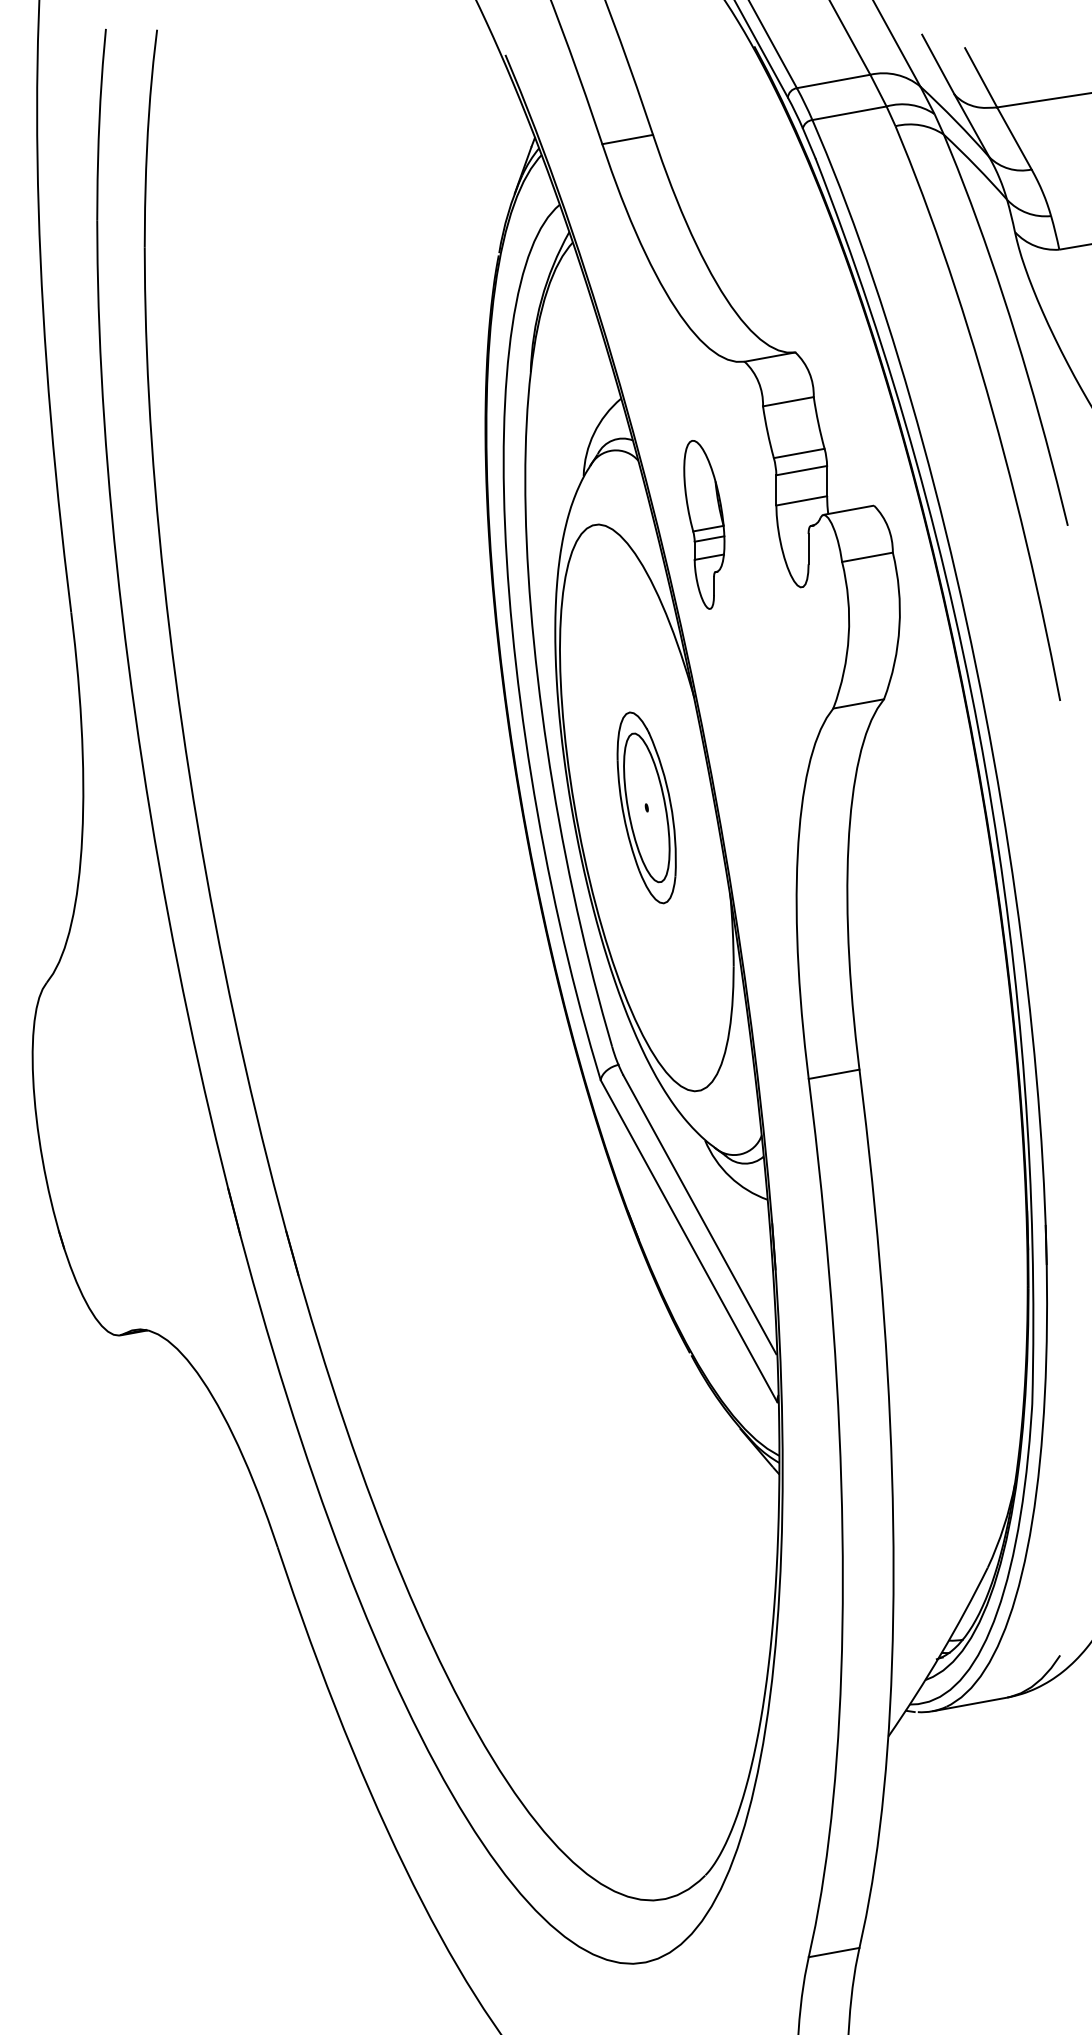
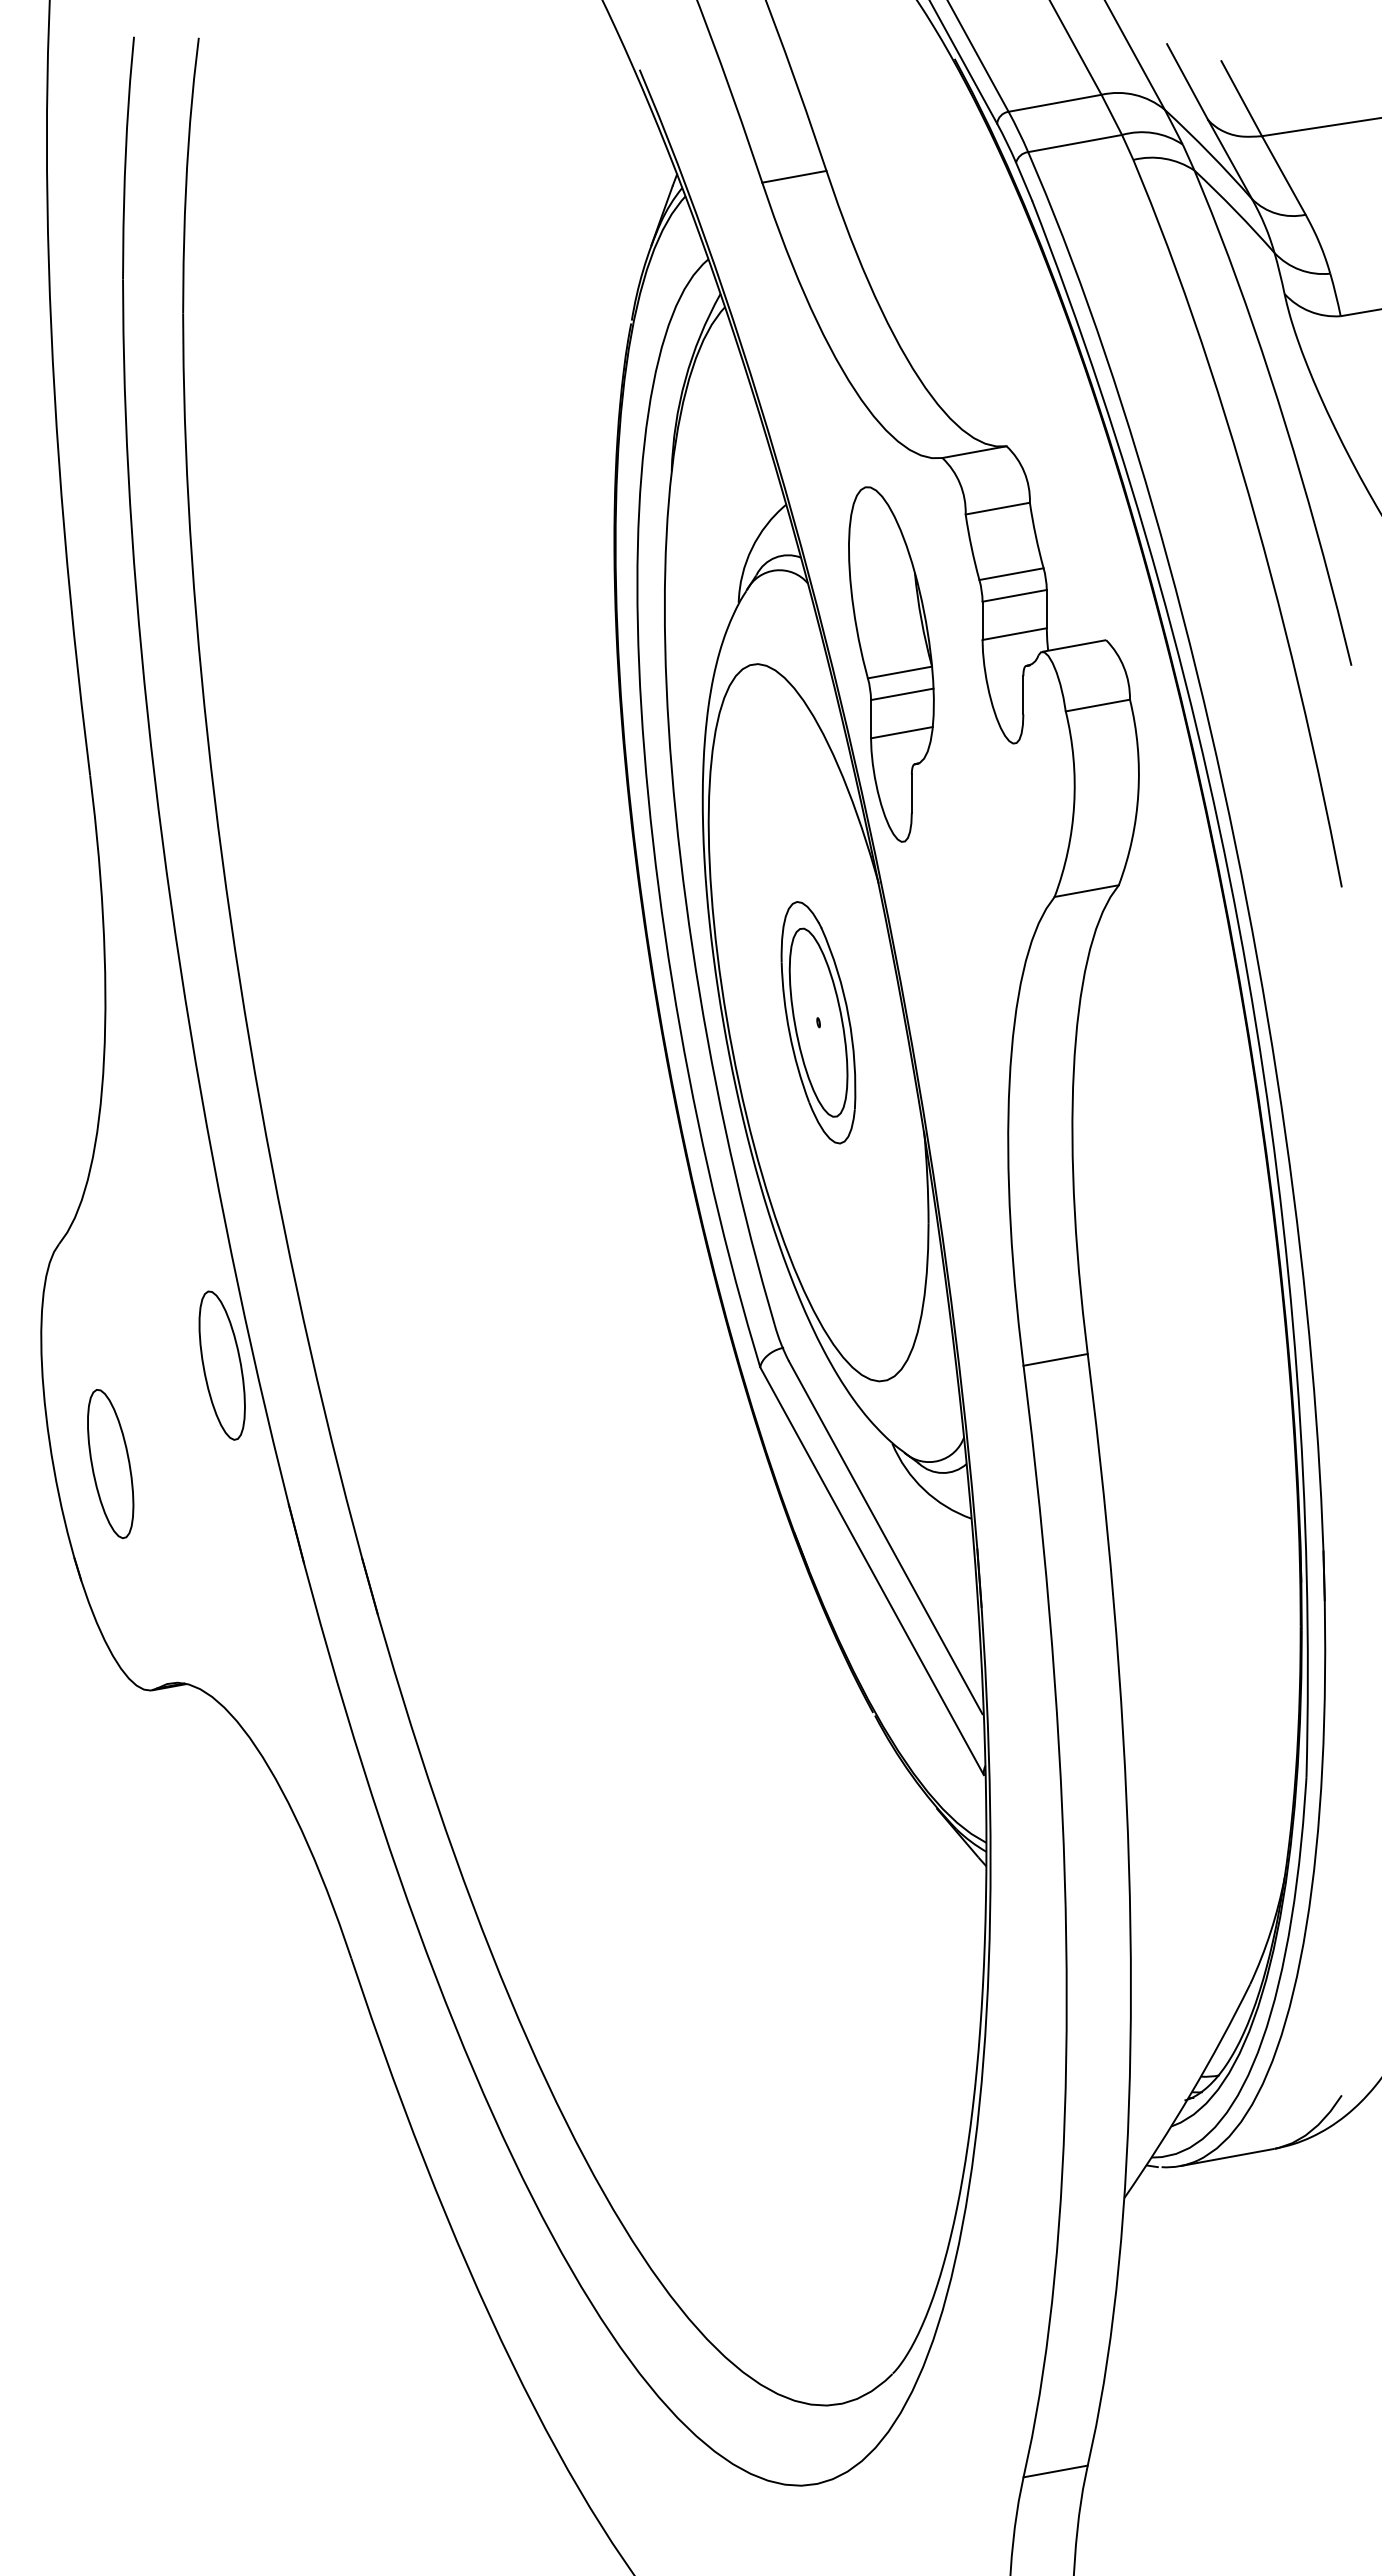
part: (704, 524) -> (891, 664), size x1.67
part: (175, 1078) -> (221, 1365), added
part: (87, 1156) -> (110, 1464), added

